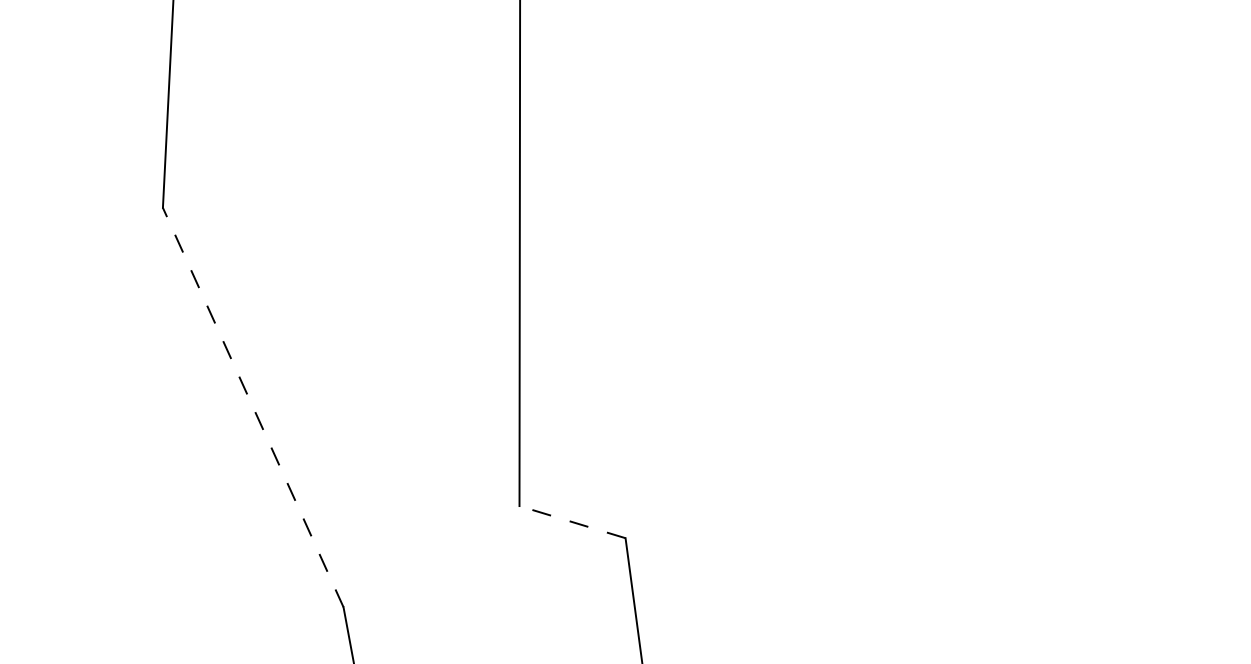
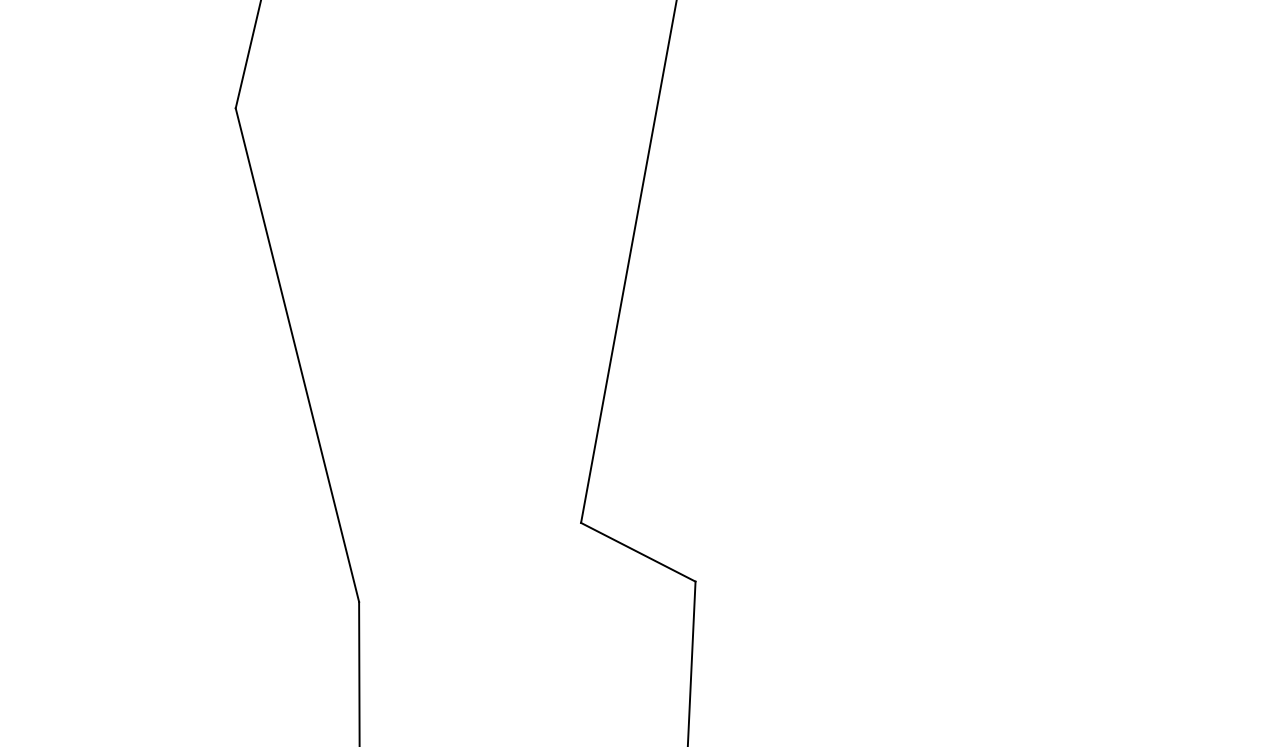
line: (253, 407) -> (297, 355), dashed -> solid
line: (572, 521) -> (638, 551), dashed -> solid

